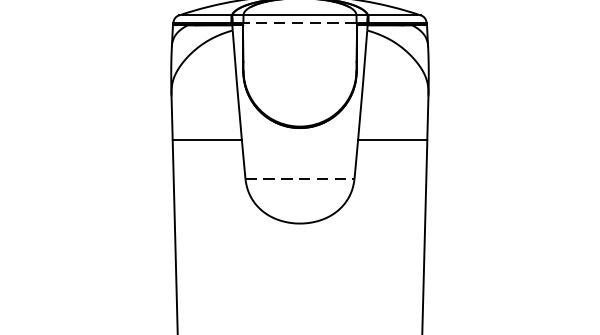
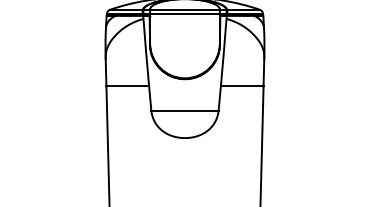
line: (299, 23) -> (184, 14), dashed -> solid
line: (299, 178) -> (184, 110), dashed -> solid

